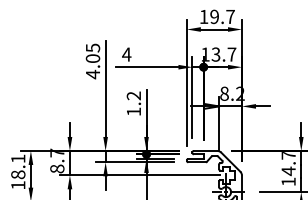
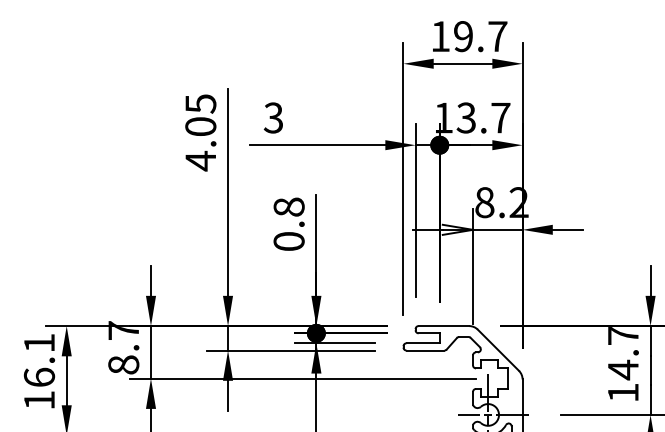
text: (126, 54) -> (273, 117), 4 -> 3
text: (133, 103) -> (288, 223), 1.2 -> 0.8
text: (18, 174) -> (39, 376), 18.1 -> 16.1

